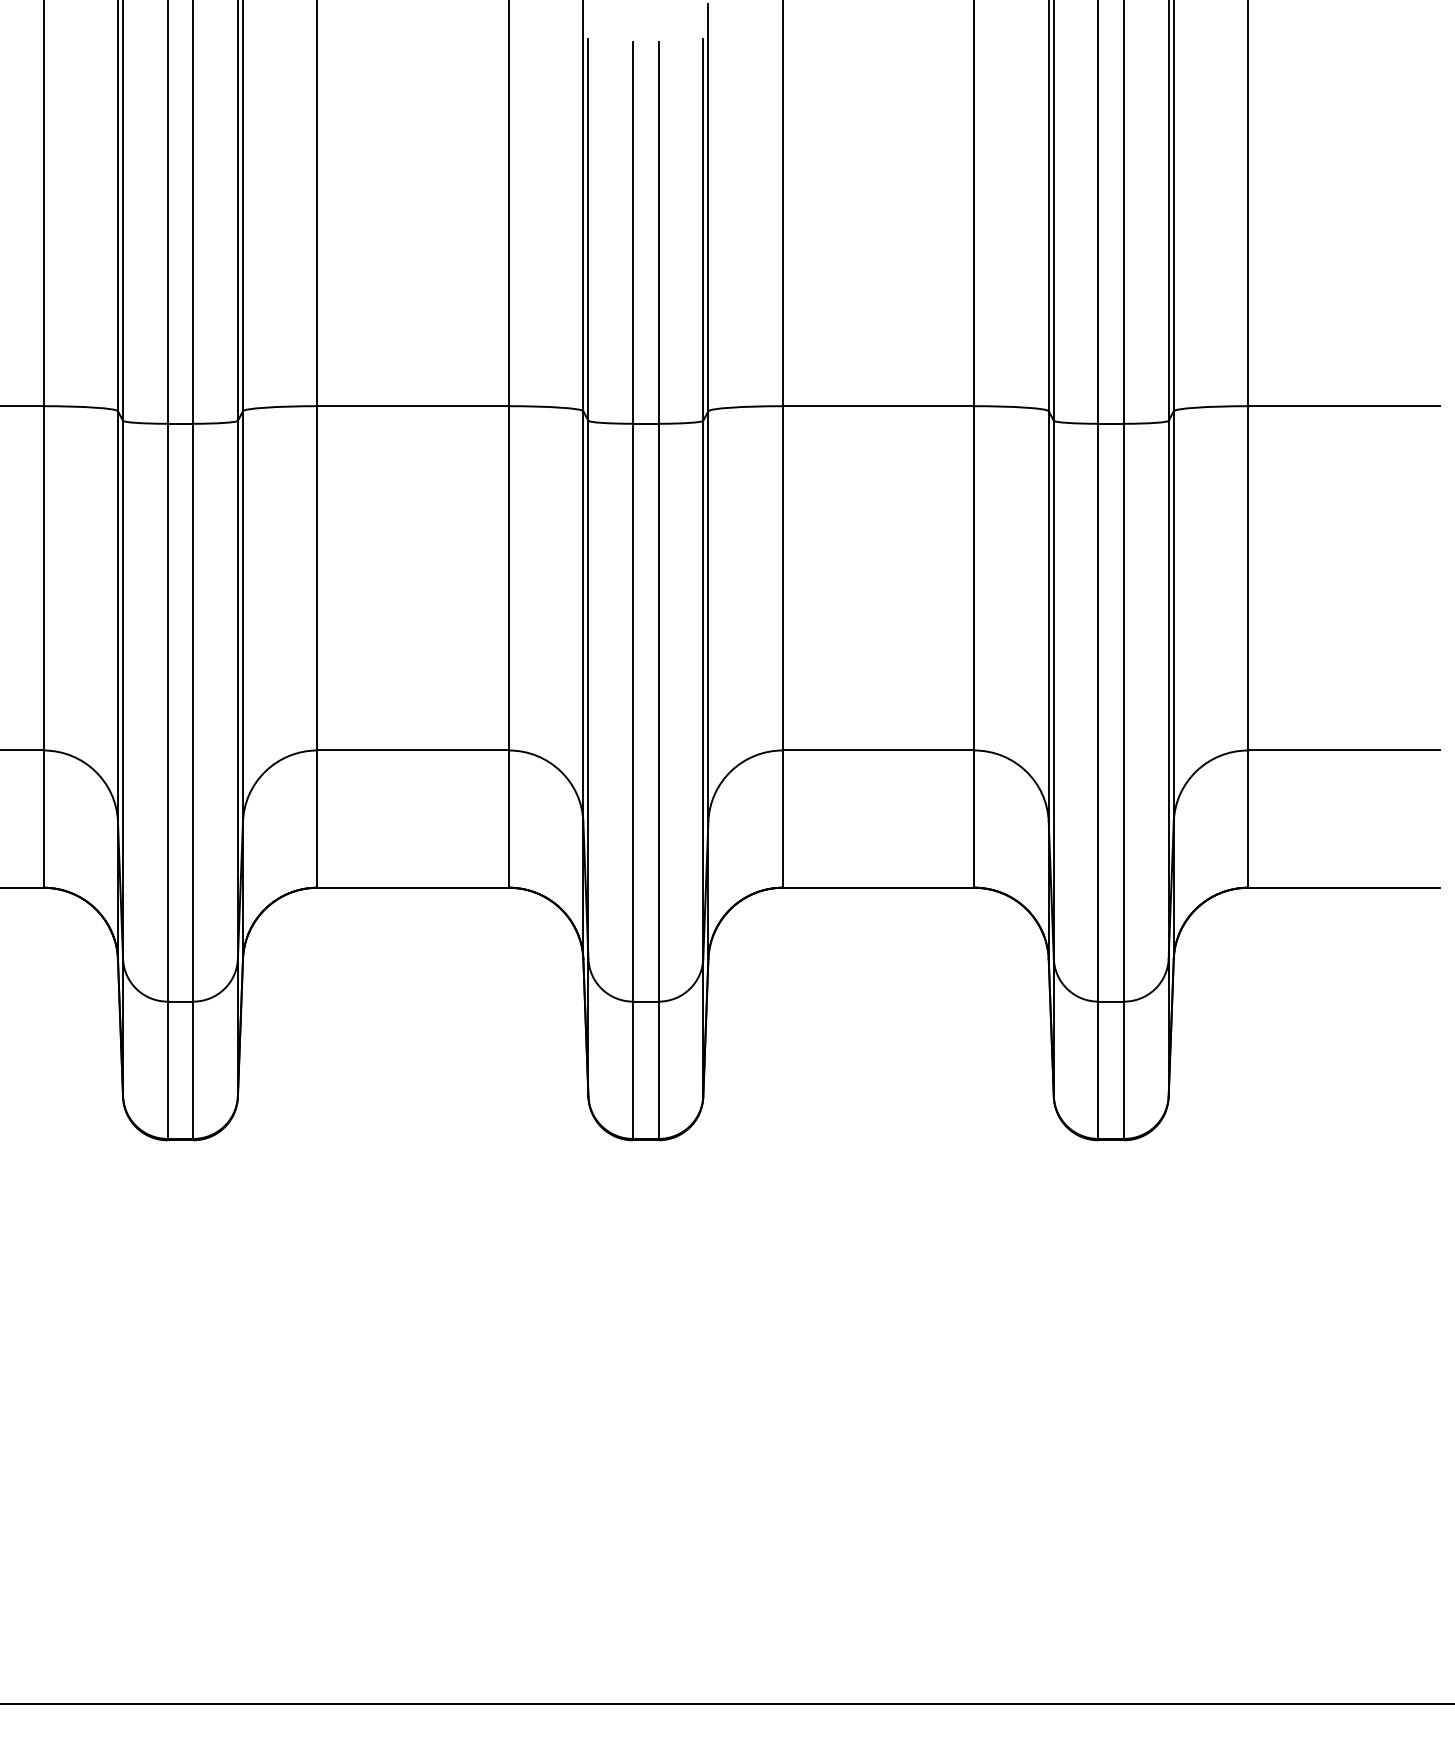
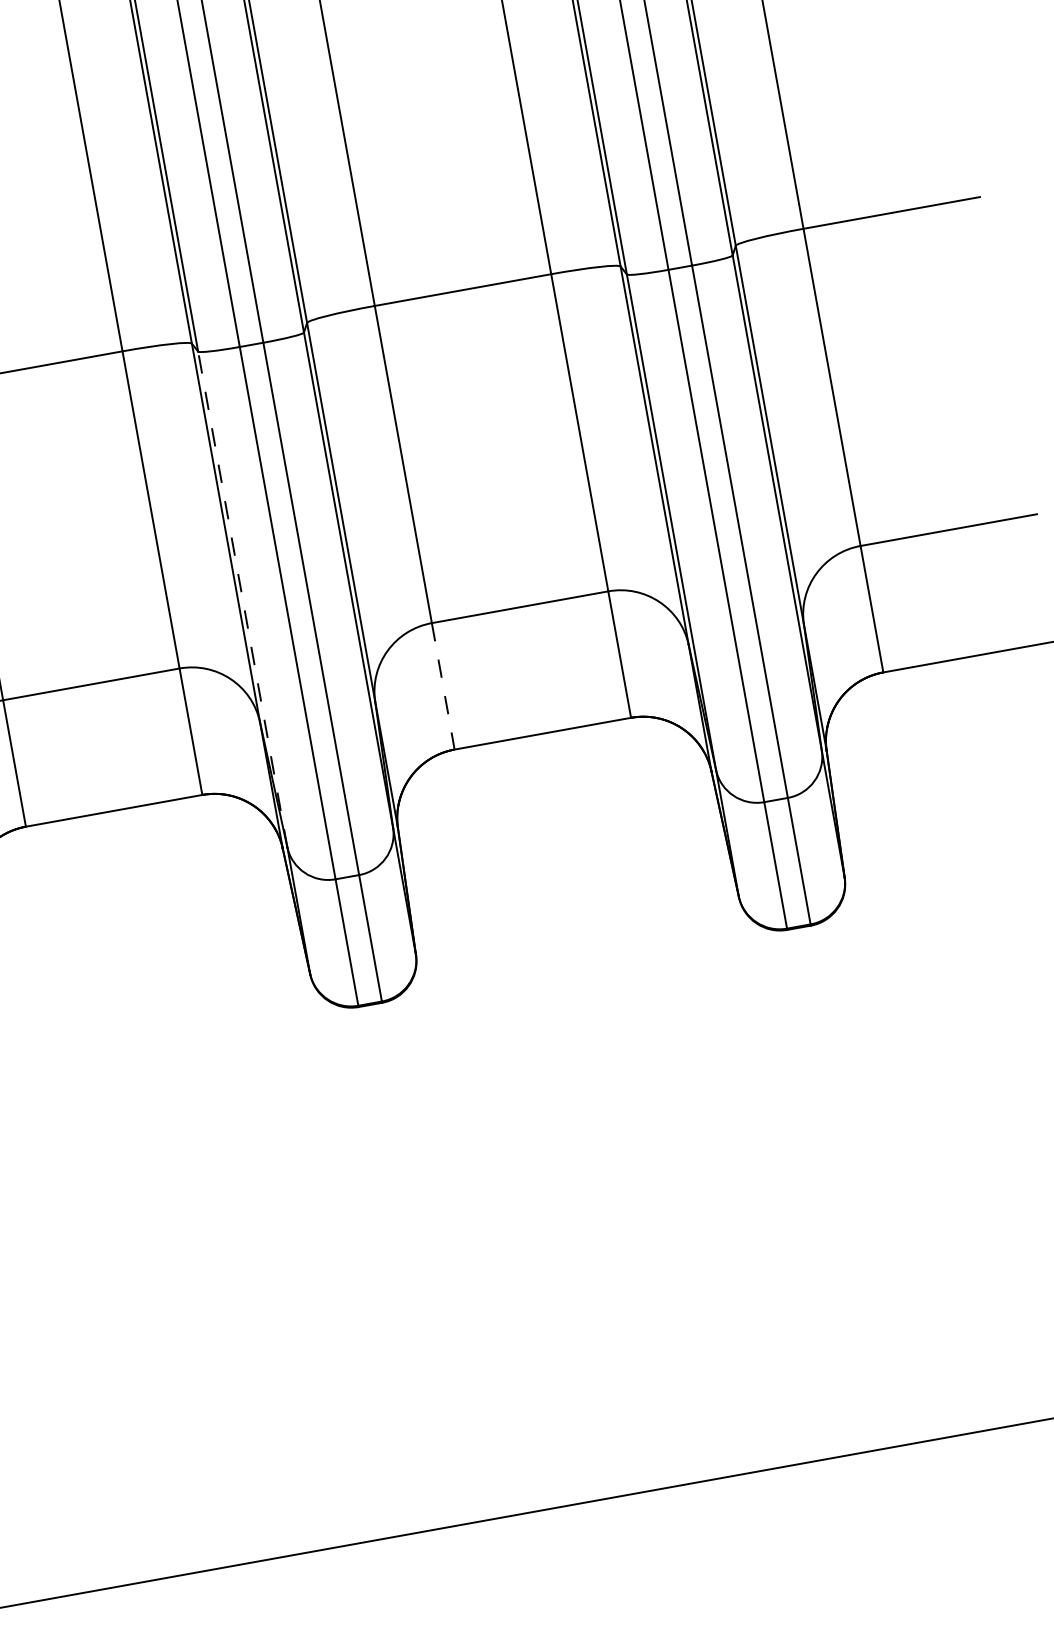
line: (588, 689) -> (242, 599), solid -> dashed
line: (782, 819) -> (443, 686), solid -> dashed

